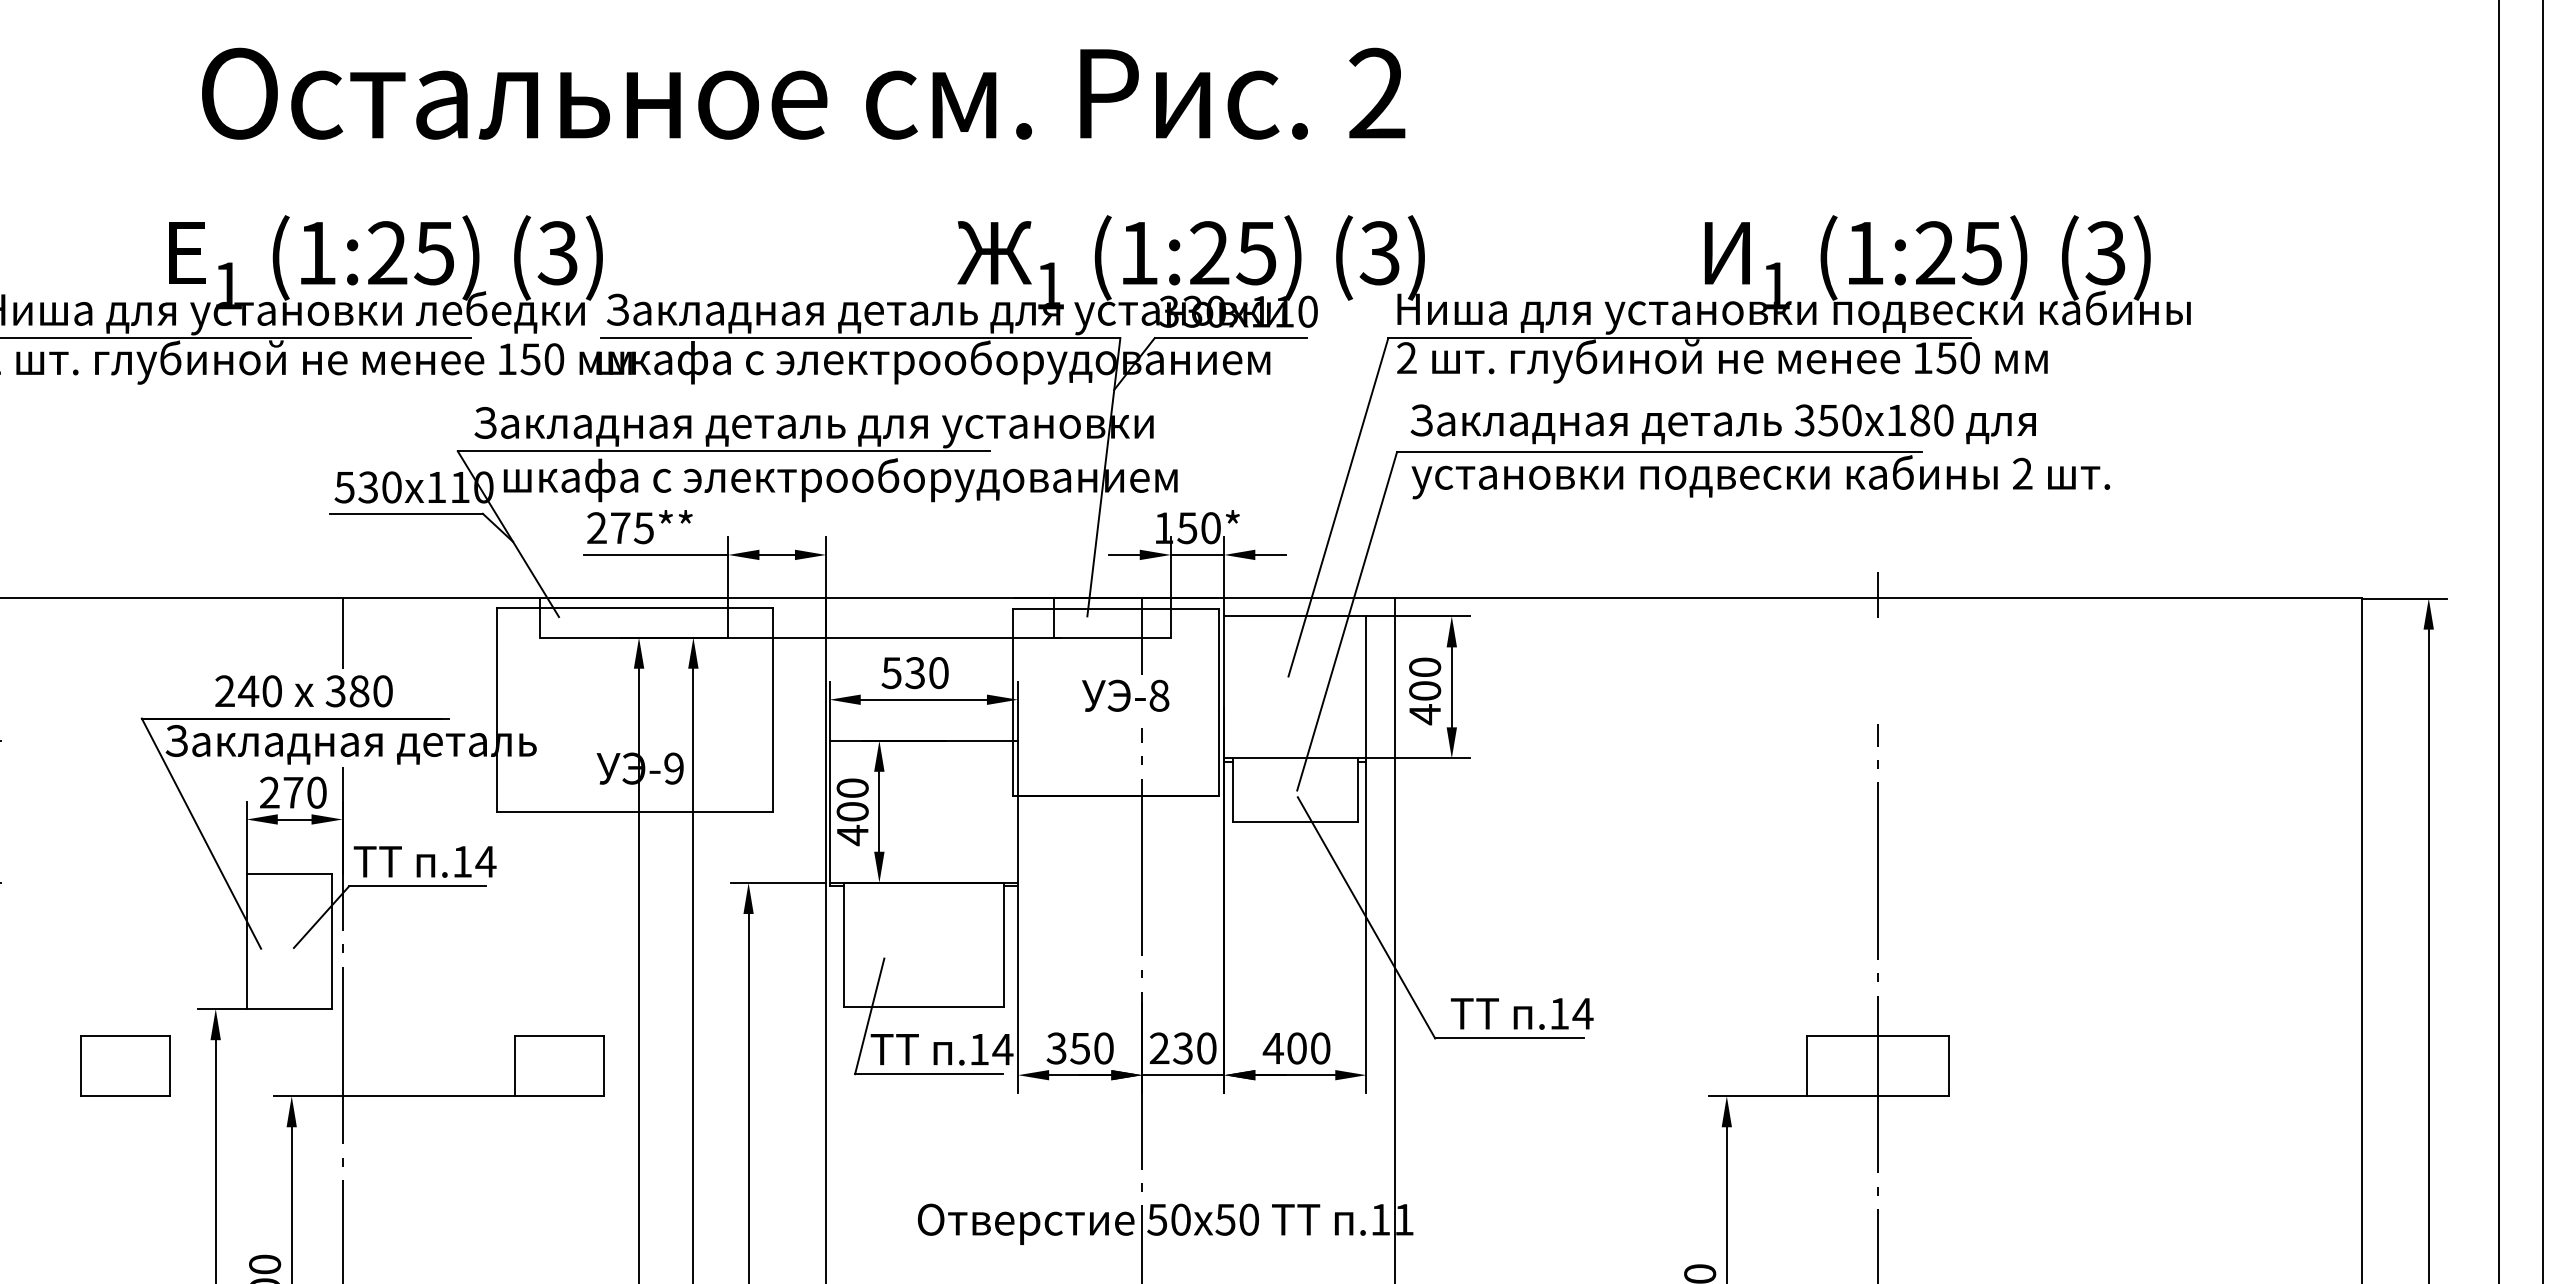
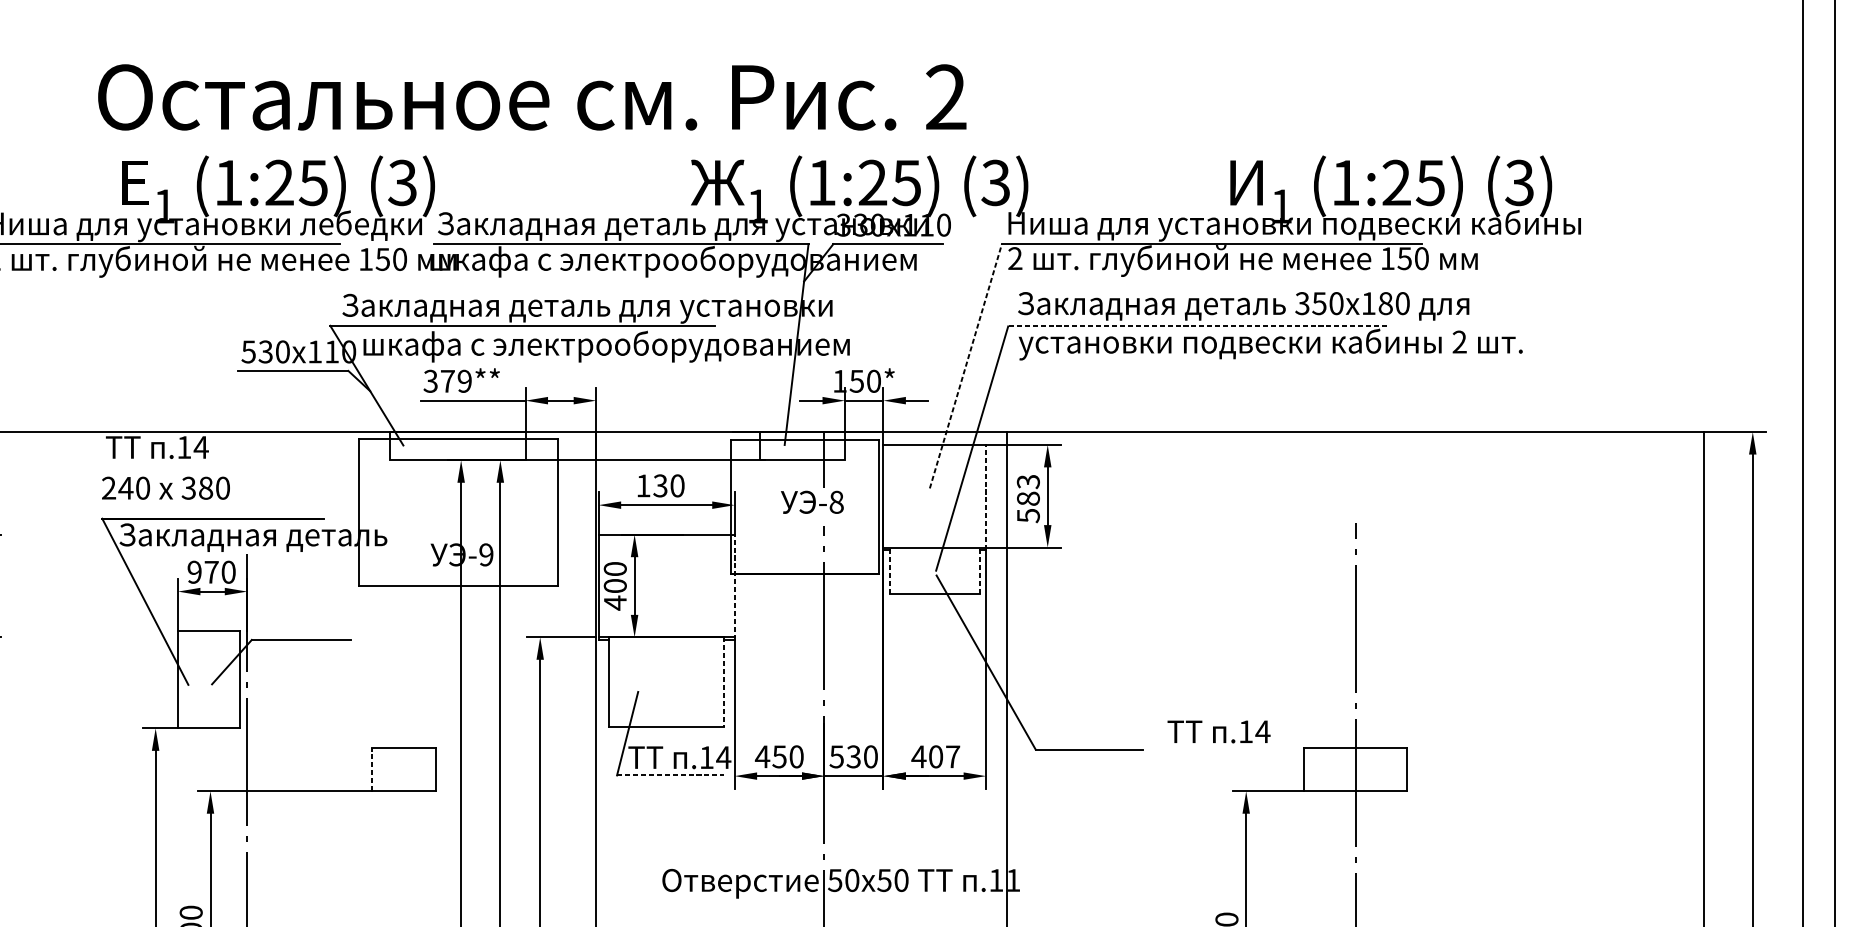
text: (803, 93) -> (532, 97), moved
line: (1659, 452) -> (1197, 326), solid -> dashed
line: (1338, 506) -> (965, 365), solid -> dashed
text: (620, 528) -> (447, 381), 275** -> 379**
line: (1878, 594) -> (1355, 429), removed
line: (342, 633) -> (247, 457), removed
text: (891, 673) -> (643, 486), 530 -> 130
line: (1366, 689) -> (986, 497), solid -> dashed
text: (303, 691) -> (165, 488), moved
text: (1425, 691) -> (1028, 499), 400 -> 583
line: (1233, 790) -> (890, 570), solid -> dashed
line: (1357, 790) -> (979, 570), solid -> dashed
text: (269, 792) -> (194, 572), 270 -> 970
line: (1018, 813) -> (735, 587), solid -> dashed
text: (424, 861) -> (156, 447), moved
line: (1003, 945) -> (724, 682), solid -> dashed
text: (1521, 1013) -> (1218, 731), moved
text: (1056, 1048) -> (762, 756), 350 -> 450
text: (1159, 1048) -> (836, 756), 230 -> 530
text: (1320, 1048) -> (952, 756), 400 -> 407
part: (125, 1065) -> (90, 769), removed
line: (515, 1065) -> (371, 769), solid -> dashed
line: (929, 1074) -> (670, 775), solid -> dashed

